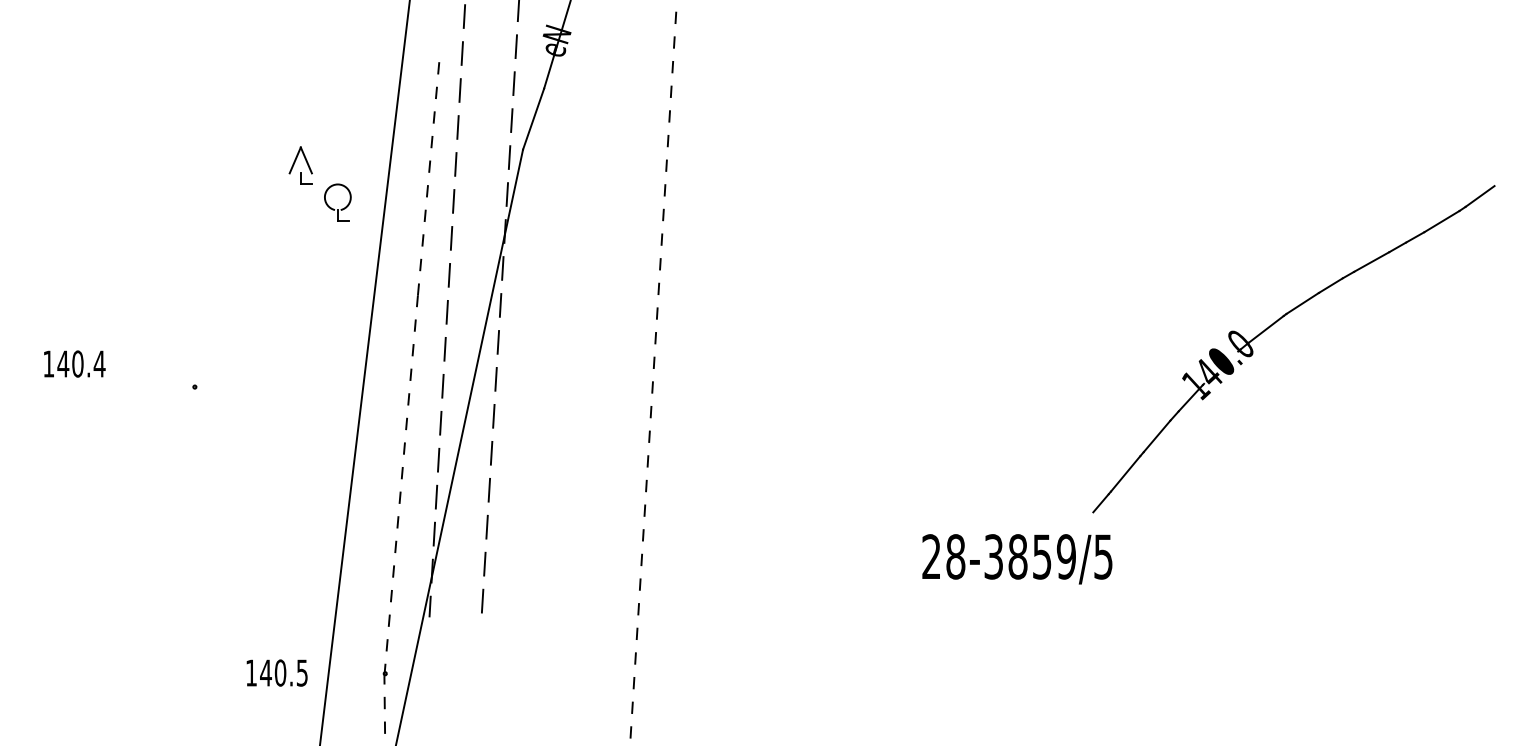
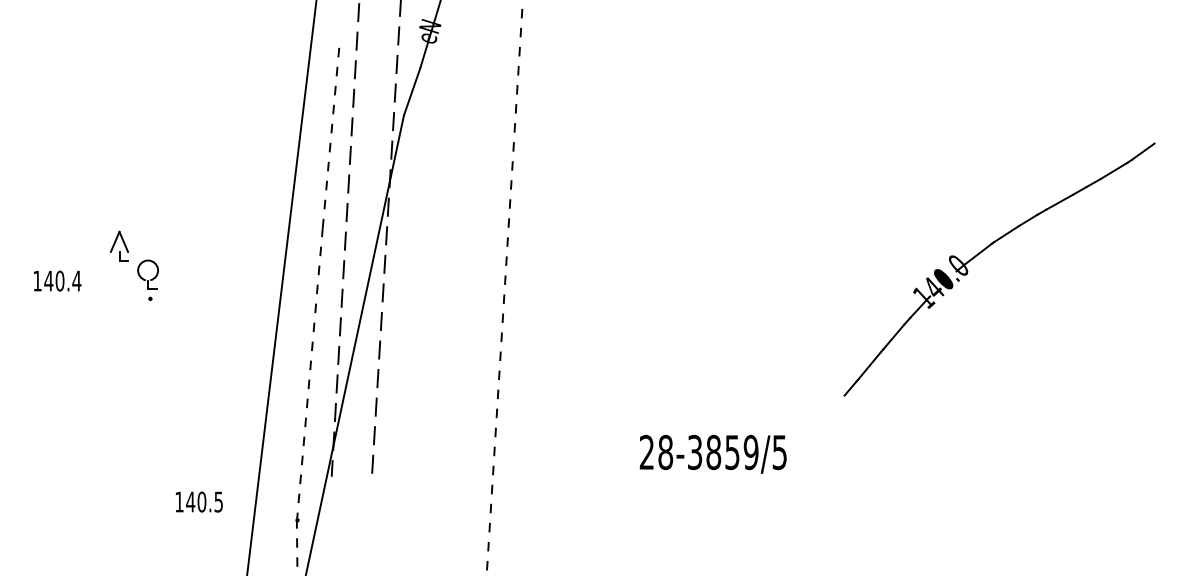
part: (312, 184) -> (128, 260), moved
text: (1017, 559) -> (713, 454), moved
text: (276, 672) -> (198, 501), moved

